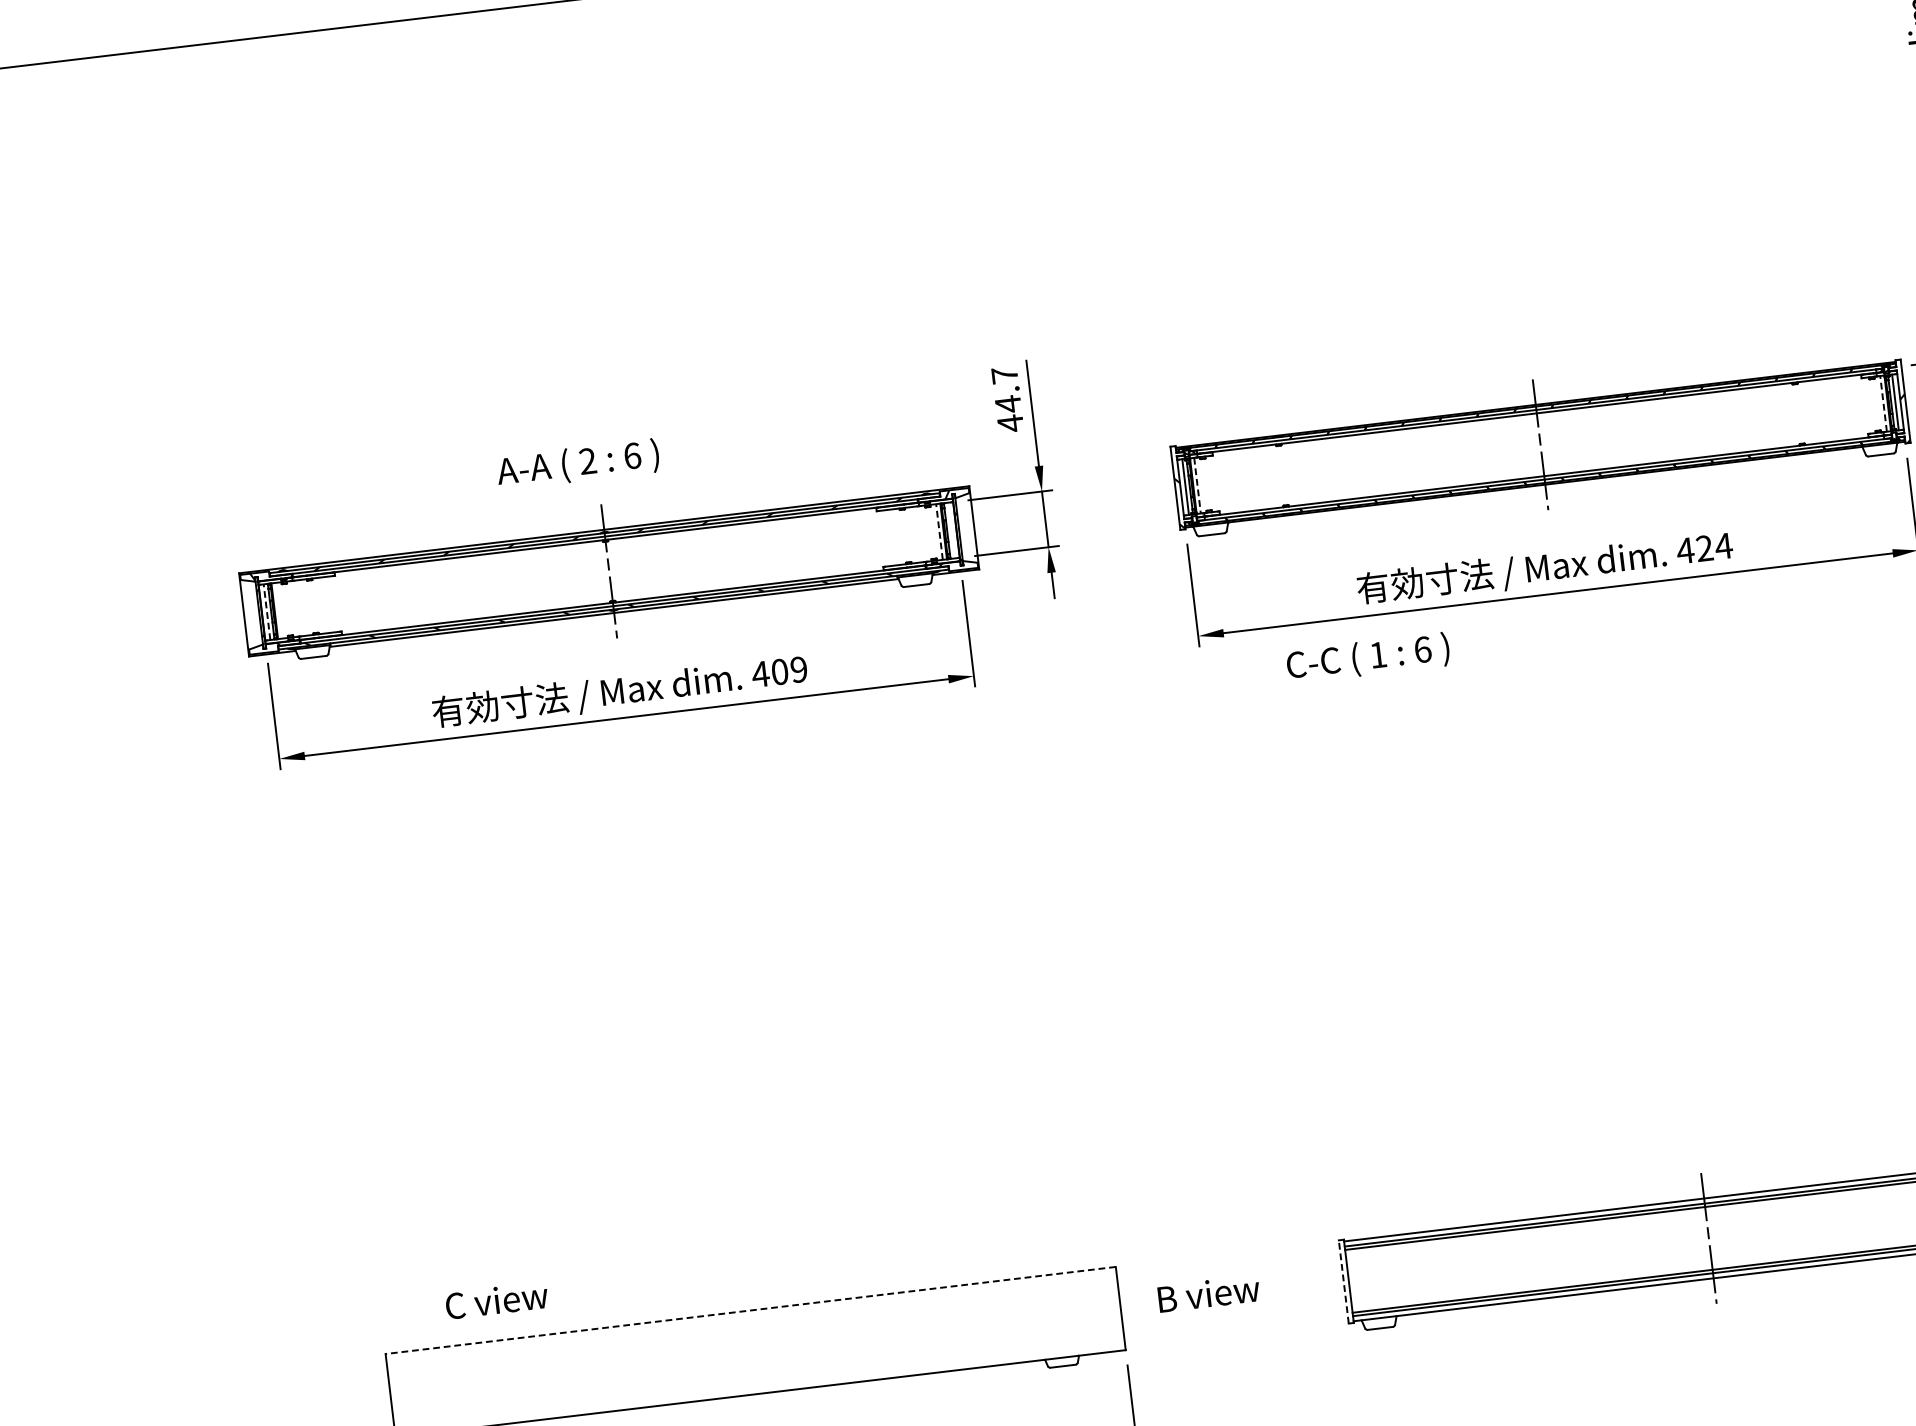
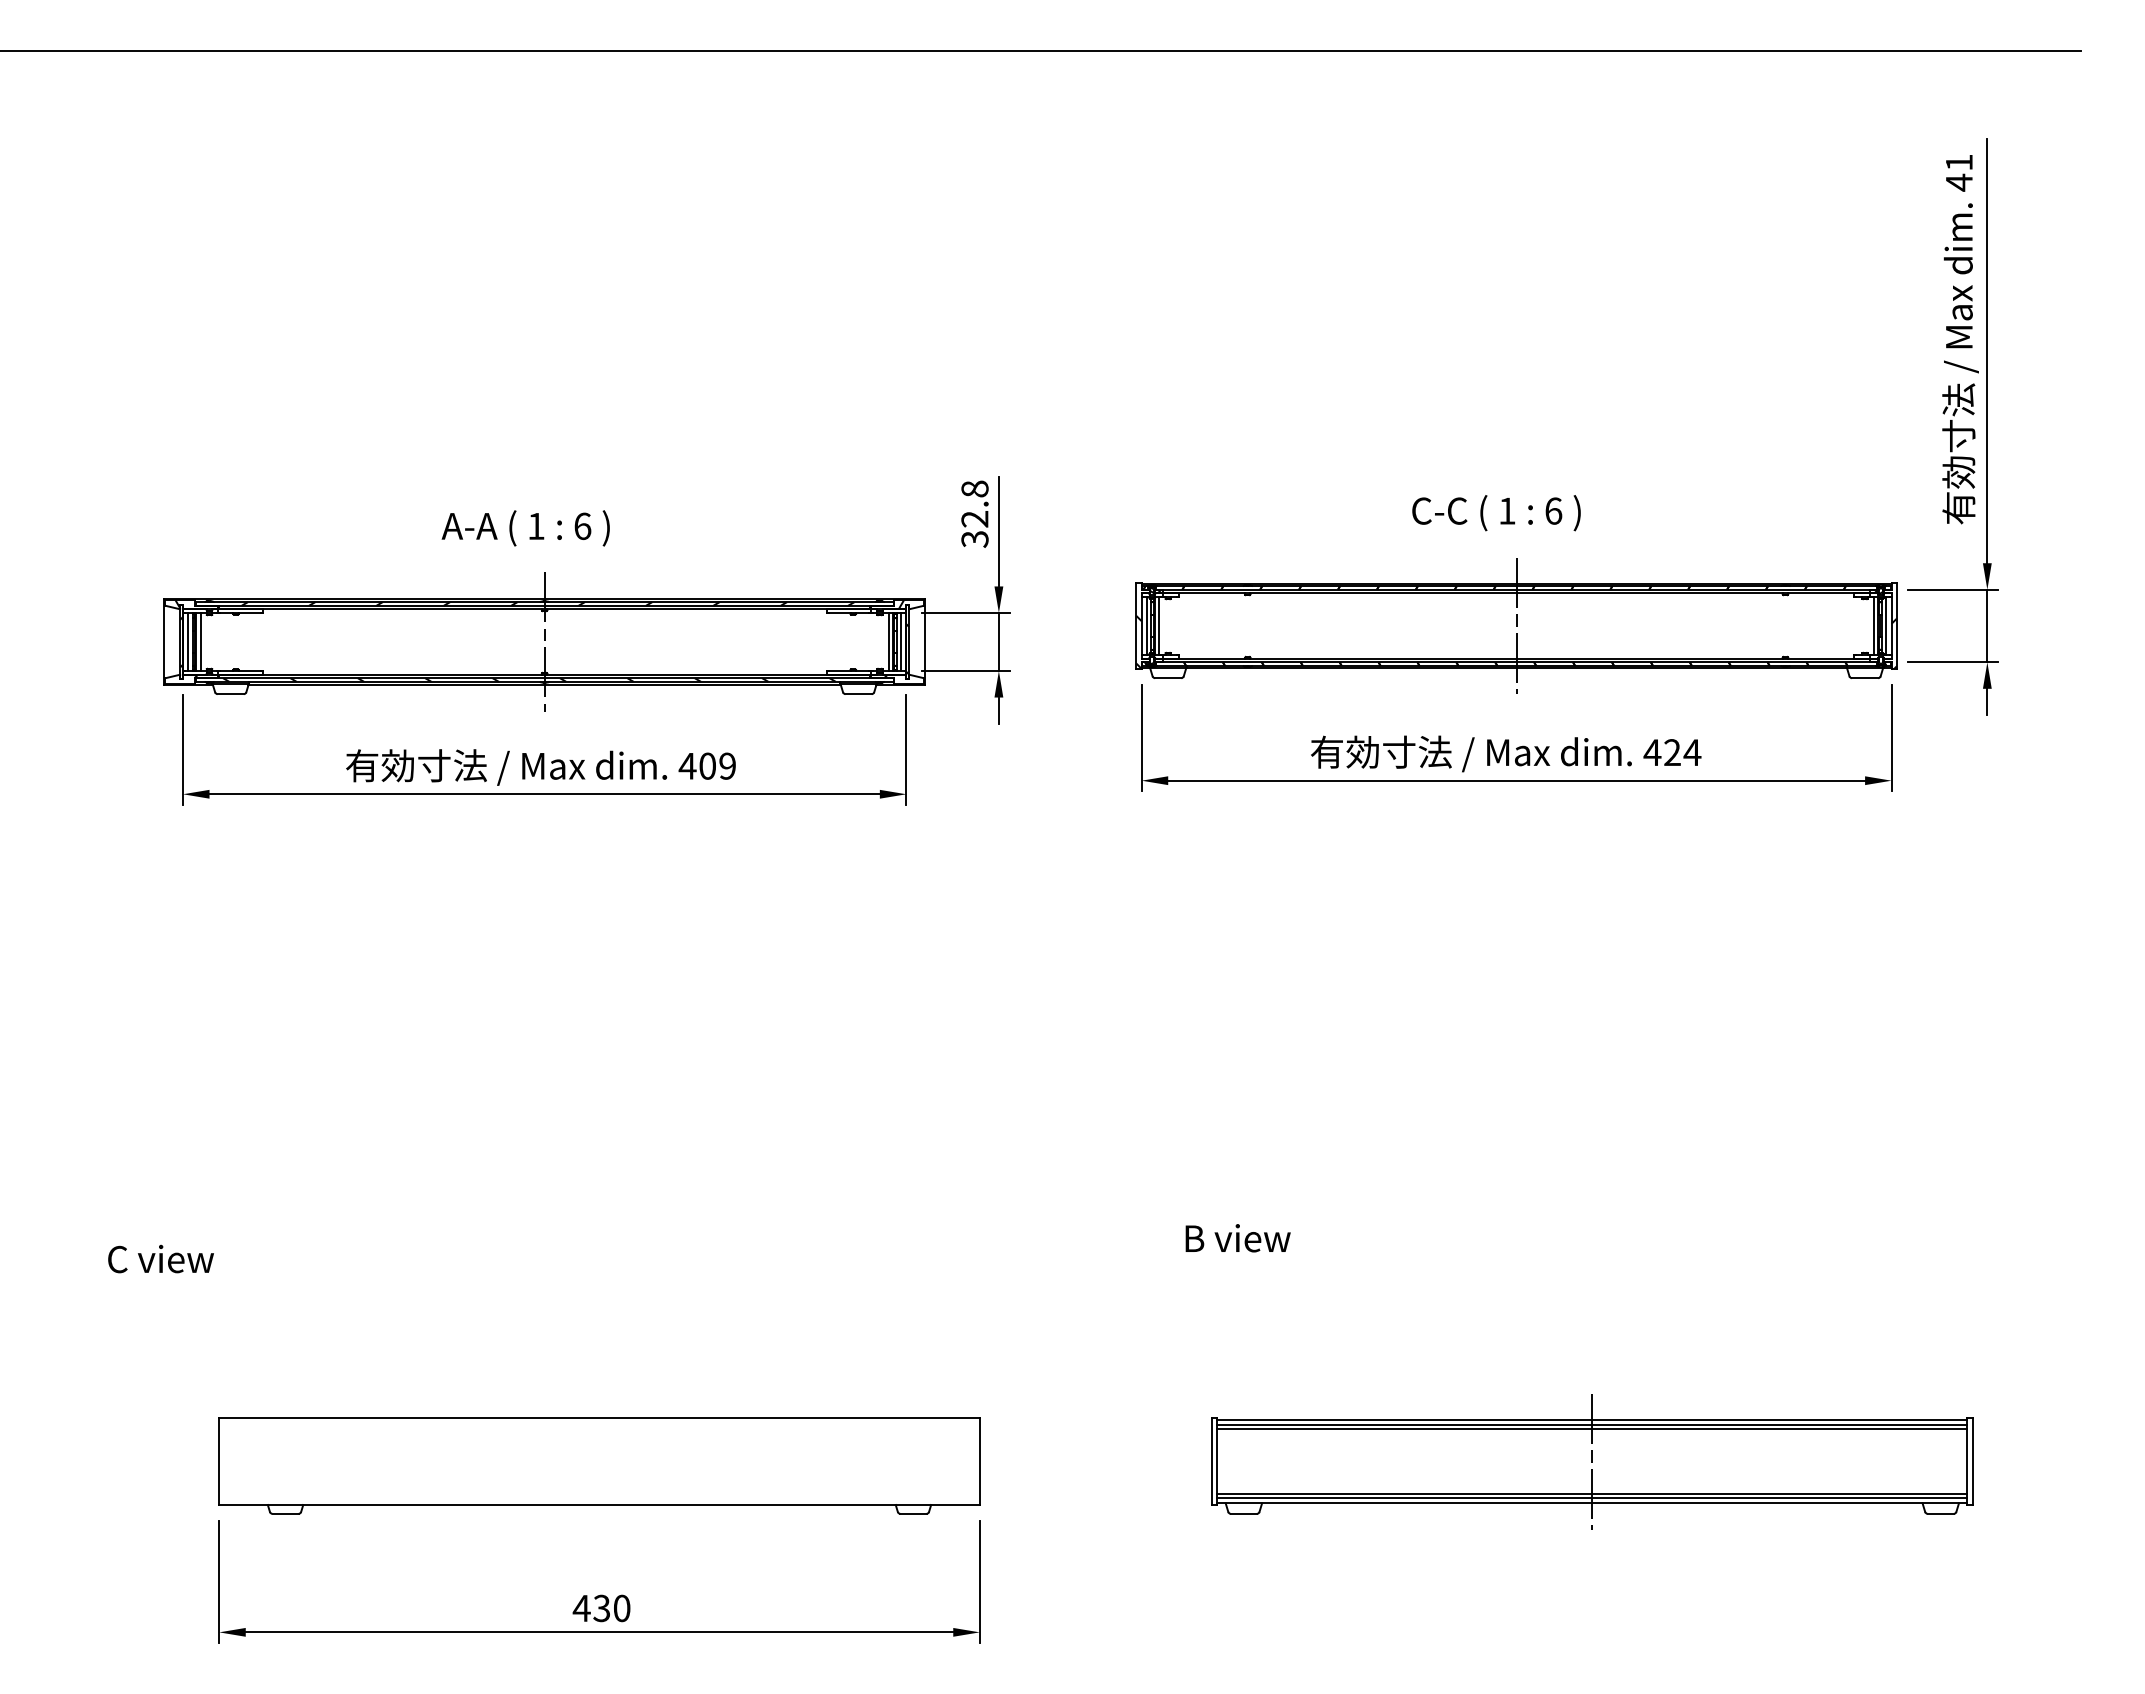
text: (1007, 399) -> (974, 514), 44.7 -> 32.8
line: (1883, 403) -> (1873, 625), dashed -> solid
text: (588, 460) -> (536, 525), 2 -> 1
line: (1197, 486) -> (1159, 626), dashed -> solid
line: (951, 530) -> (901, 641), added
line: (939, 531) -> (888, 641), dashed -> solid
line: (278, 610) -> (200, 641), added
line: (267, 611) -> (188, 641), dashed -> solid
text: (1368, 658) -> (1496, 513), moved
line: (1344, 1281) -> (1212, 1461), dashed -> solid
text: (1208, 1294) -> (1237, 1238), moved
text: (496, 1300) -> (160, 1258), moved
line: (750, 1310) -> (599, 1418), dashed -> solid

